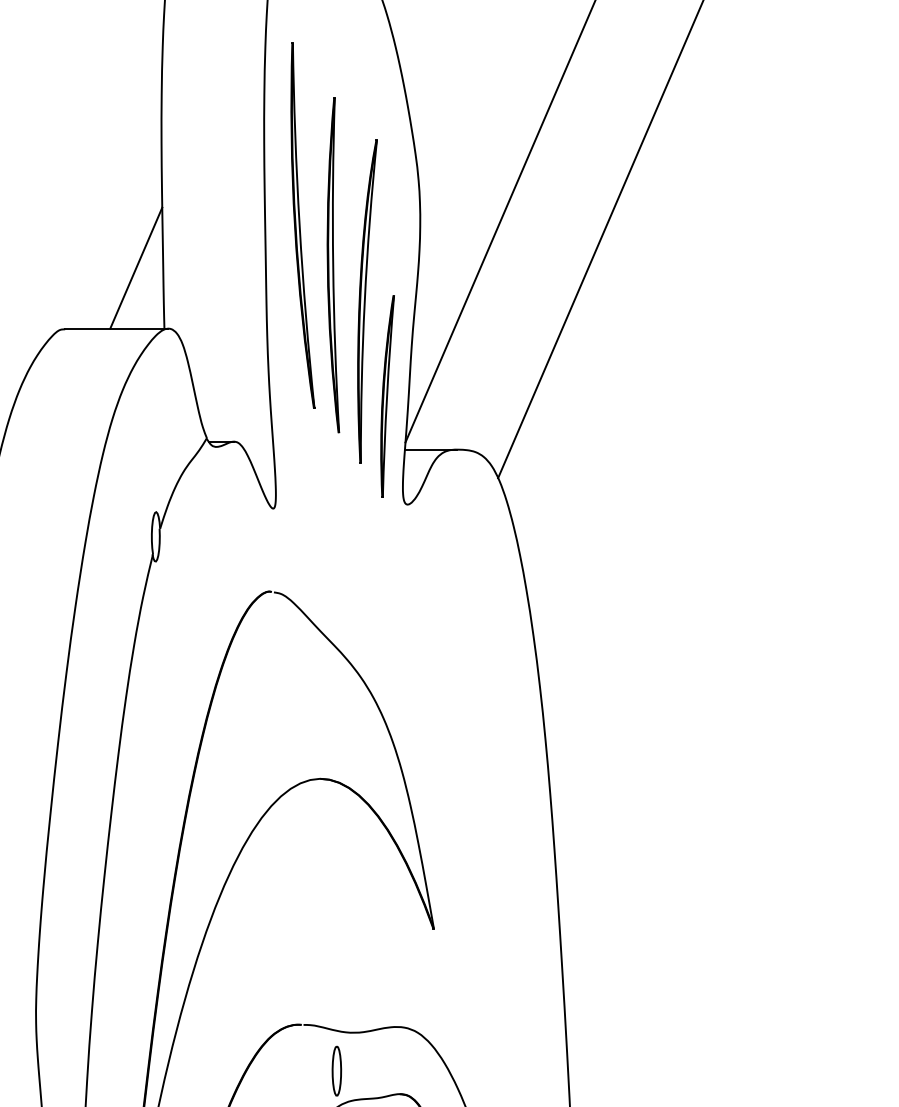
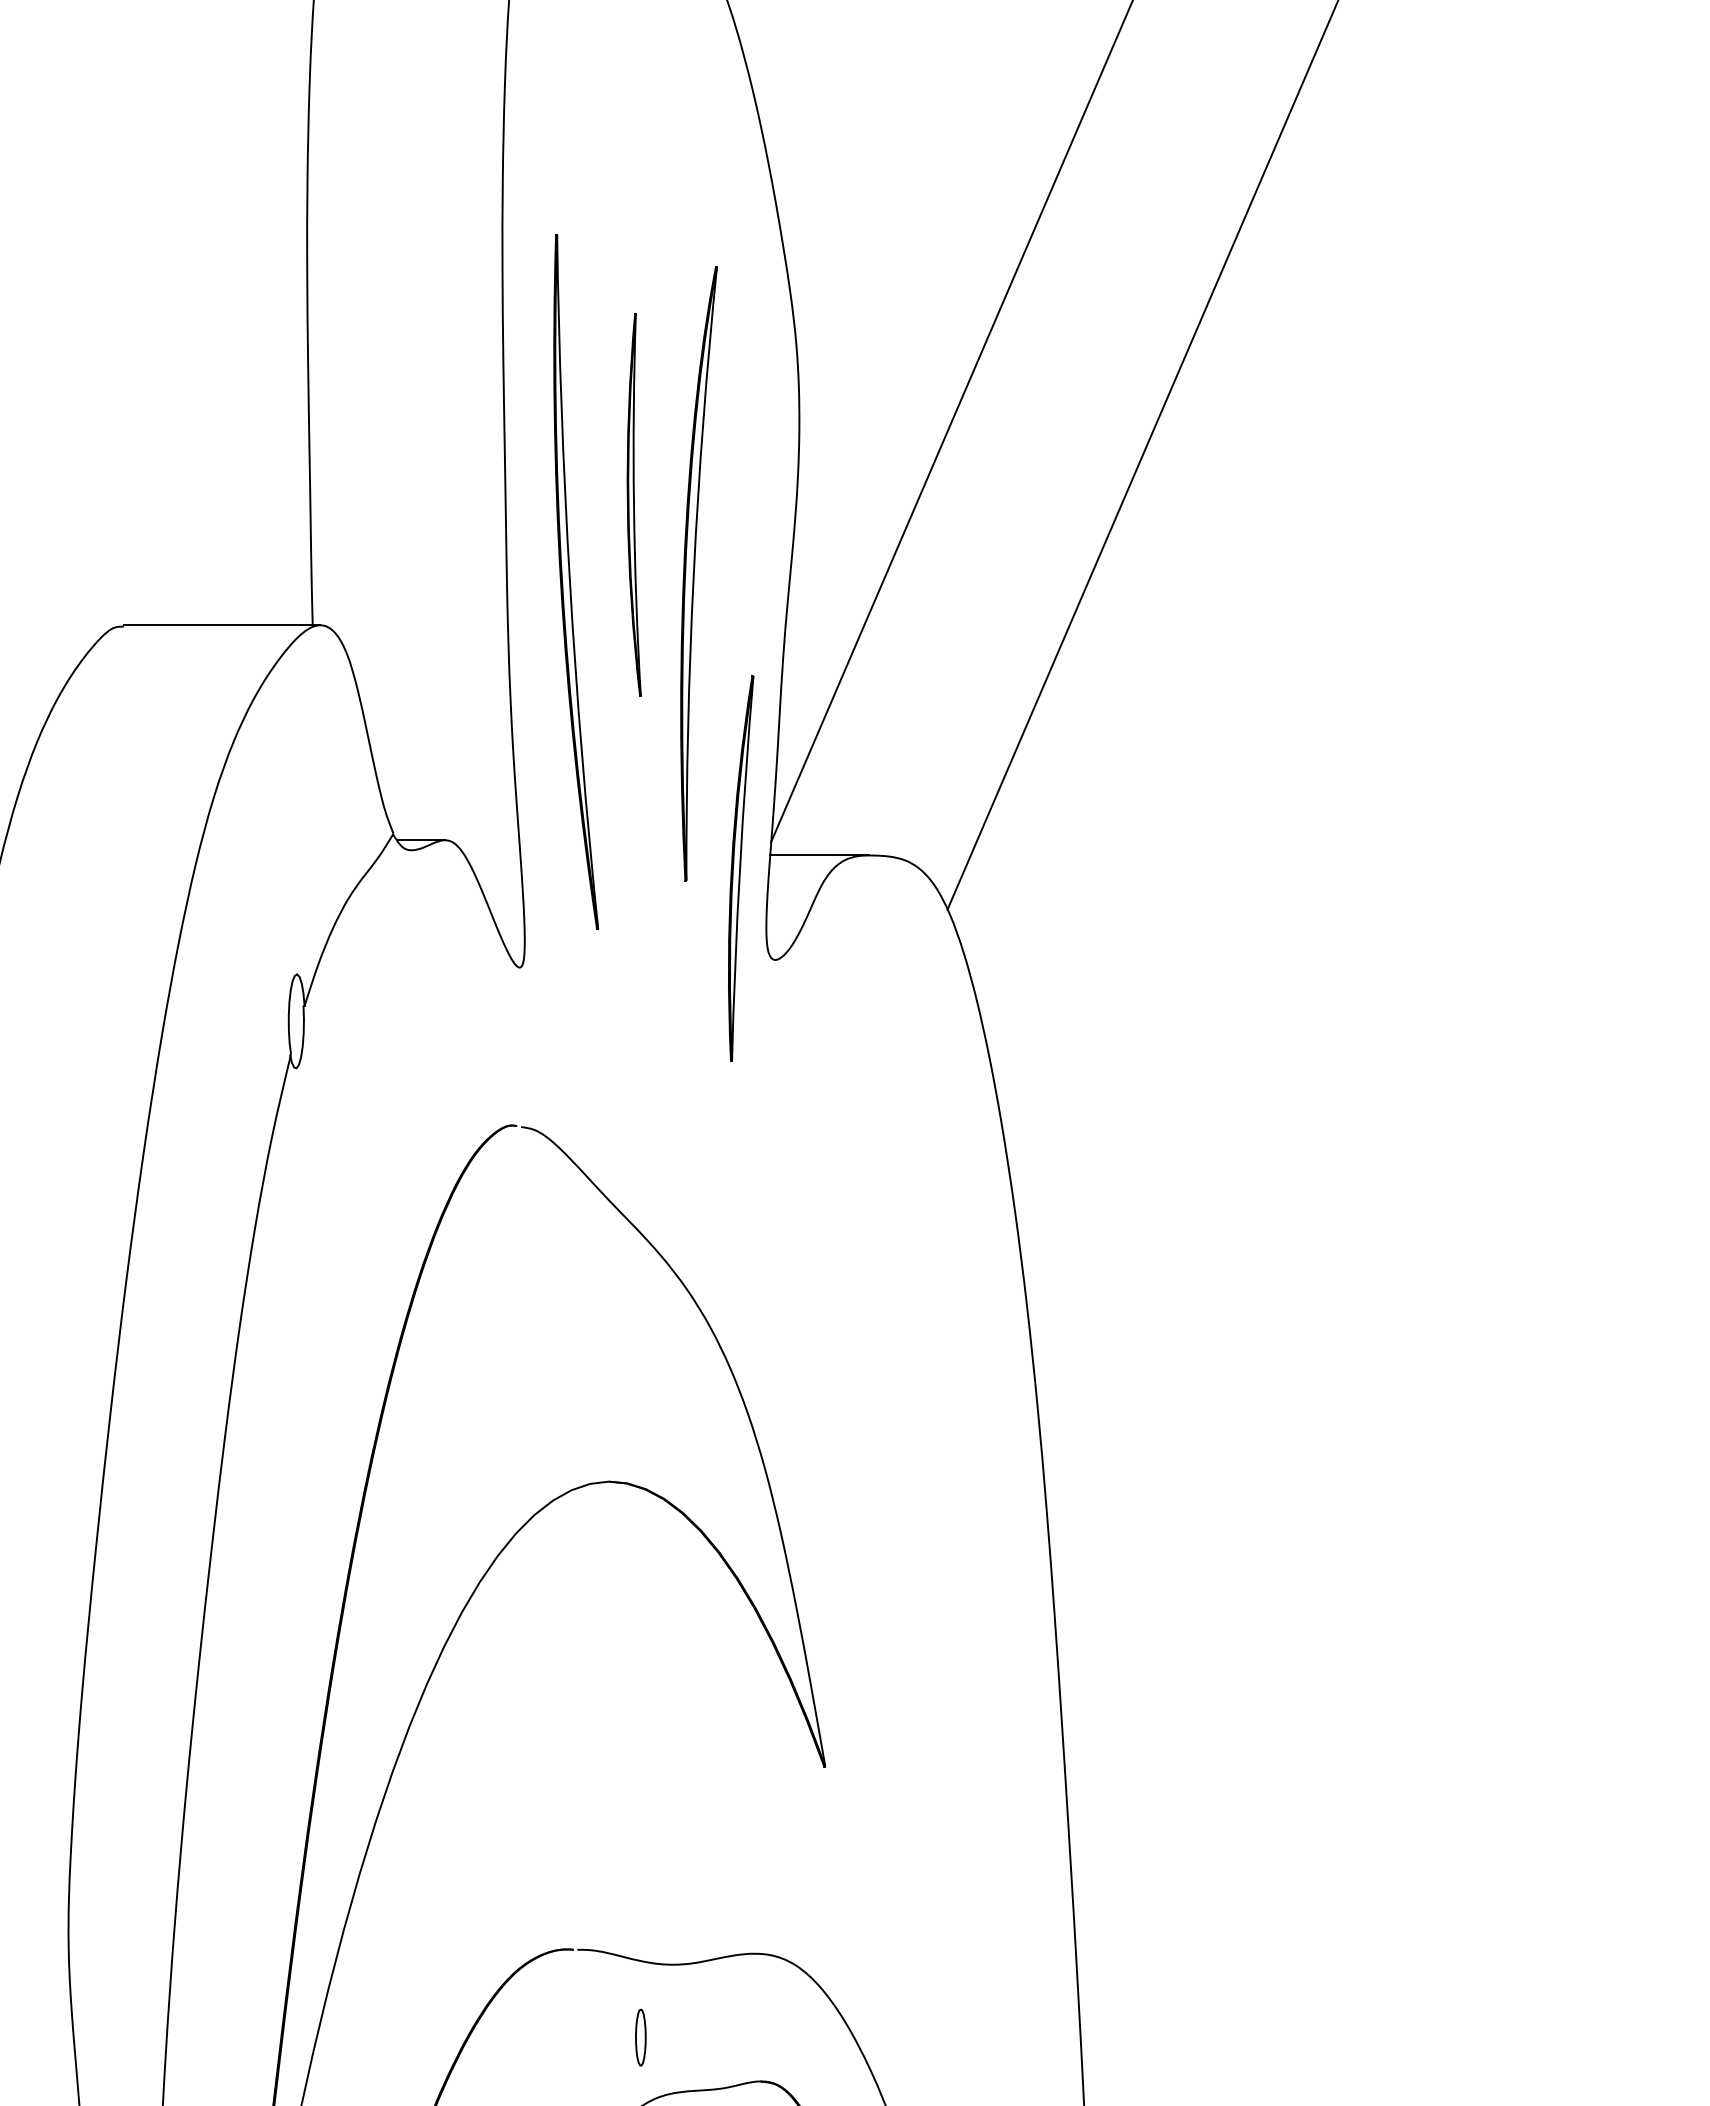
part: (302, 225) -> (575, 581), moved
part: (333, 265) -> (634, 505), size x0.6
line: (136, 267) -> (259, 508), removed
part: (387, 396) -> (740, 868), moved
part: (336, 1070) -> (640, 2036), size x0.6

